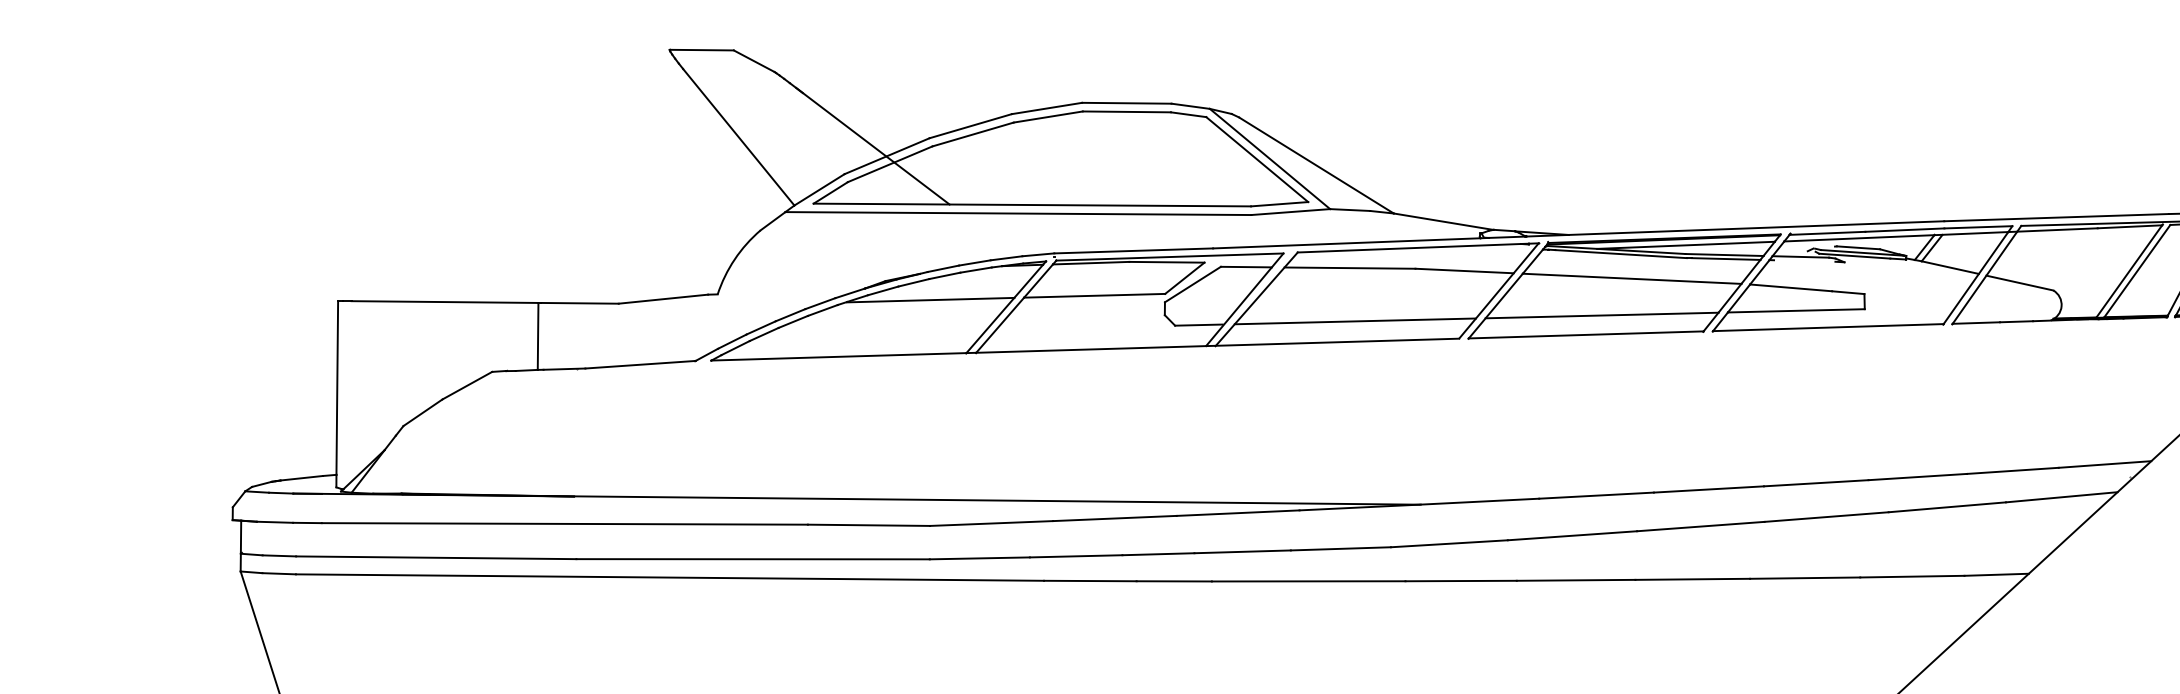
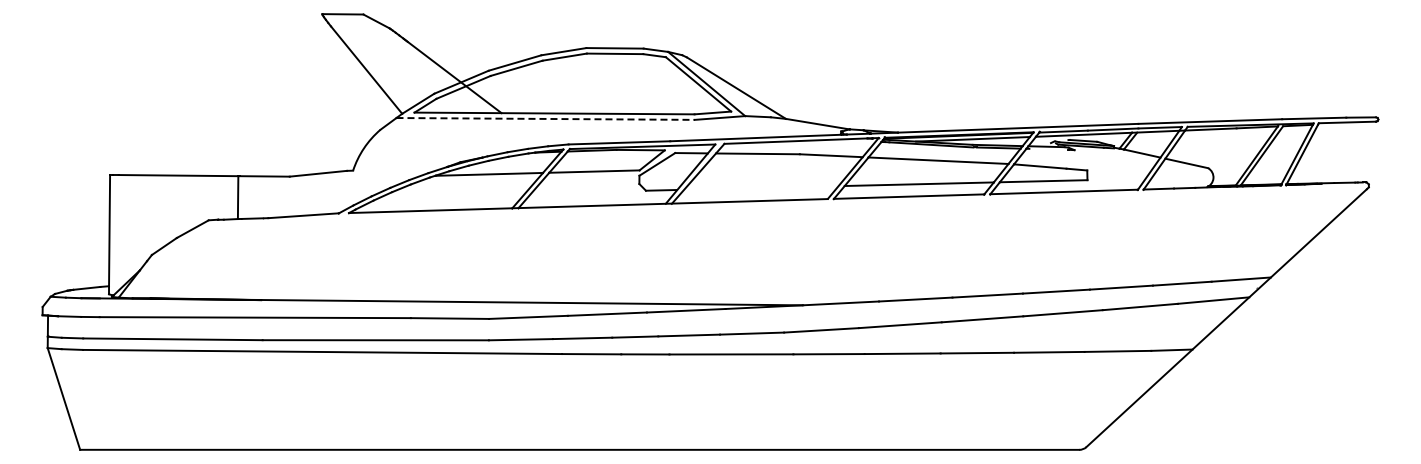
line: (1019, 212) -> (546, 118), solid -> dashed
line: (1355, 320) -> (761, 187), removed

